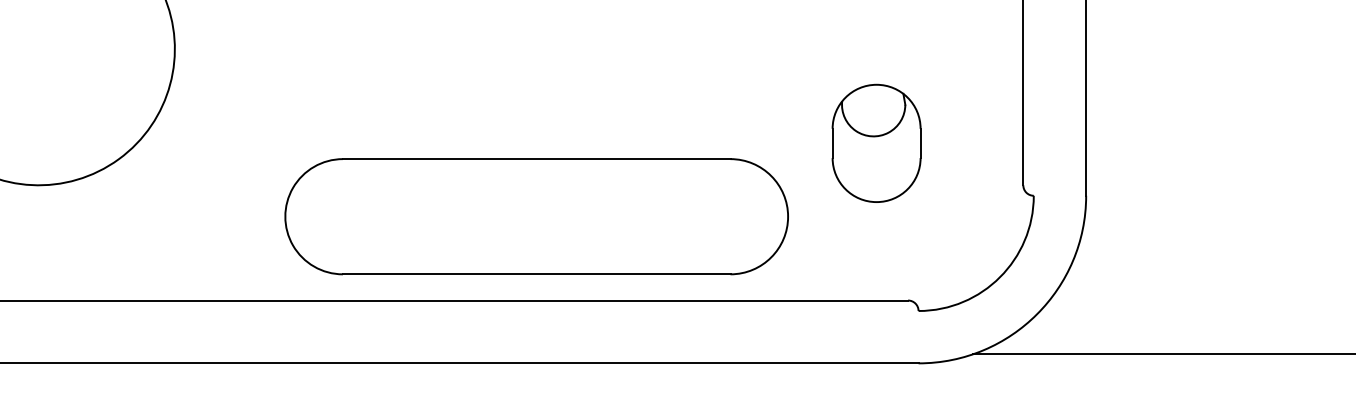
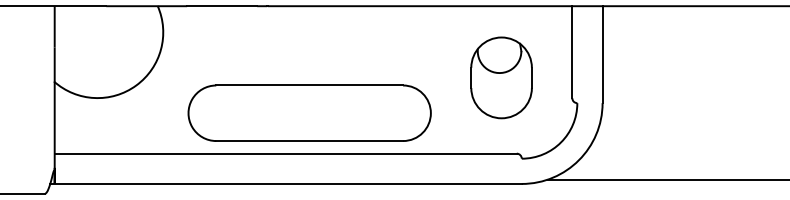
part: (876, 142) -> (501, 77), size x1.43
part: (536, 215) -> (309, 112), moved

